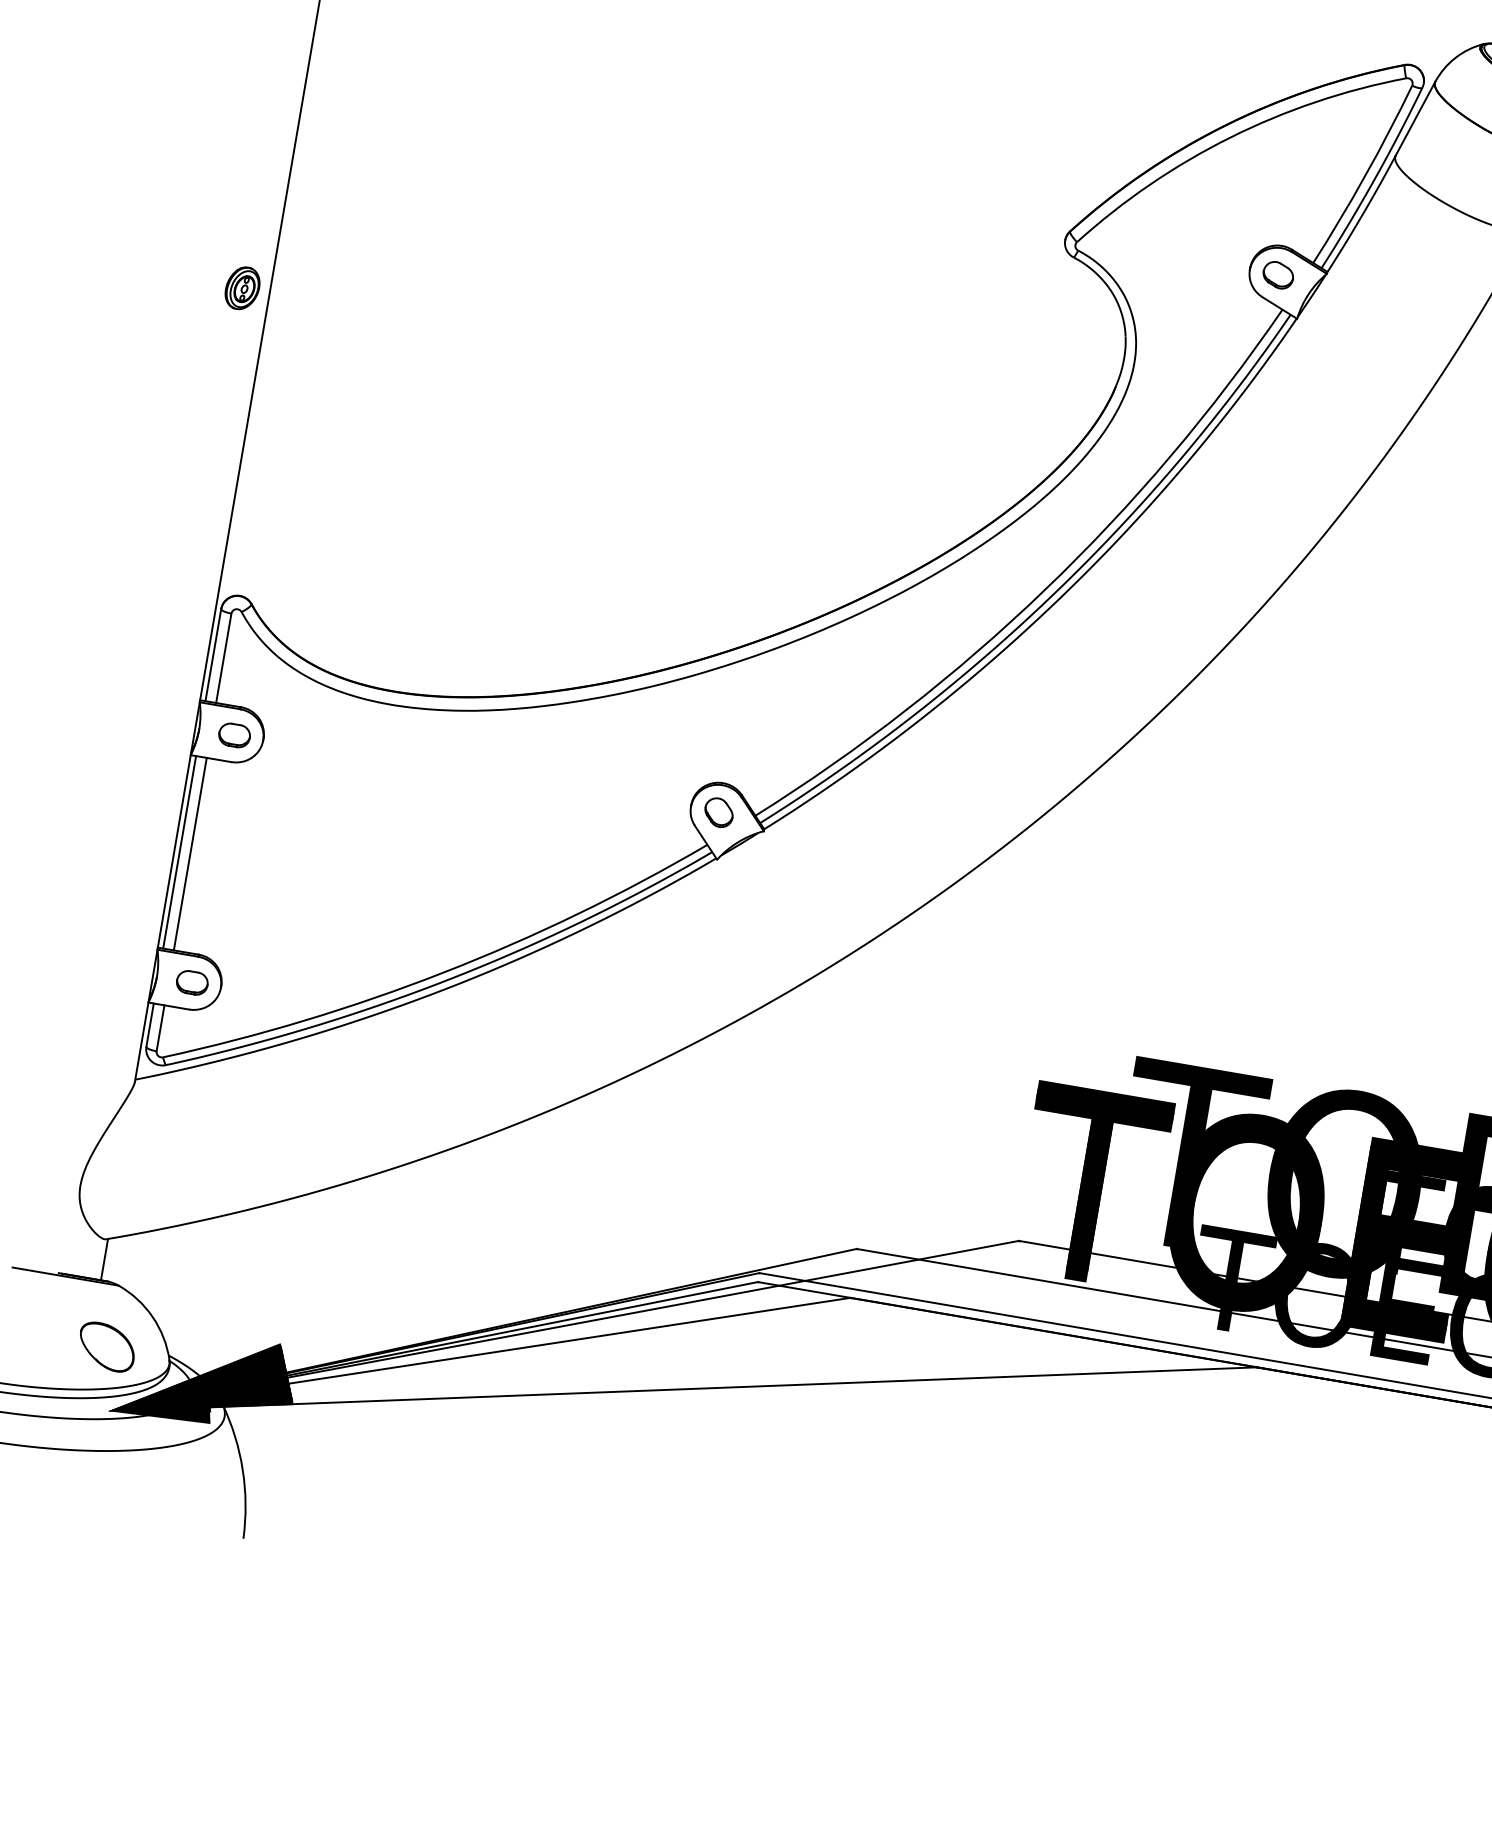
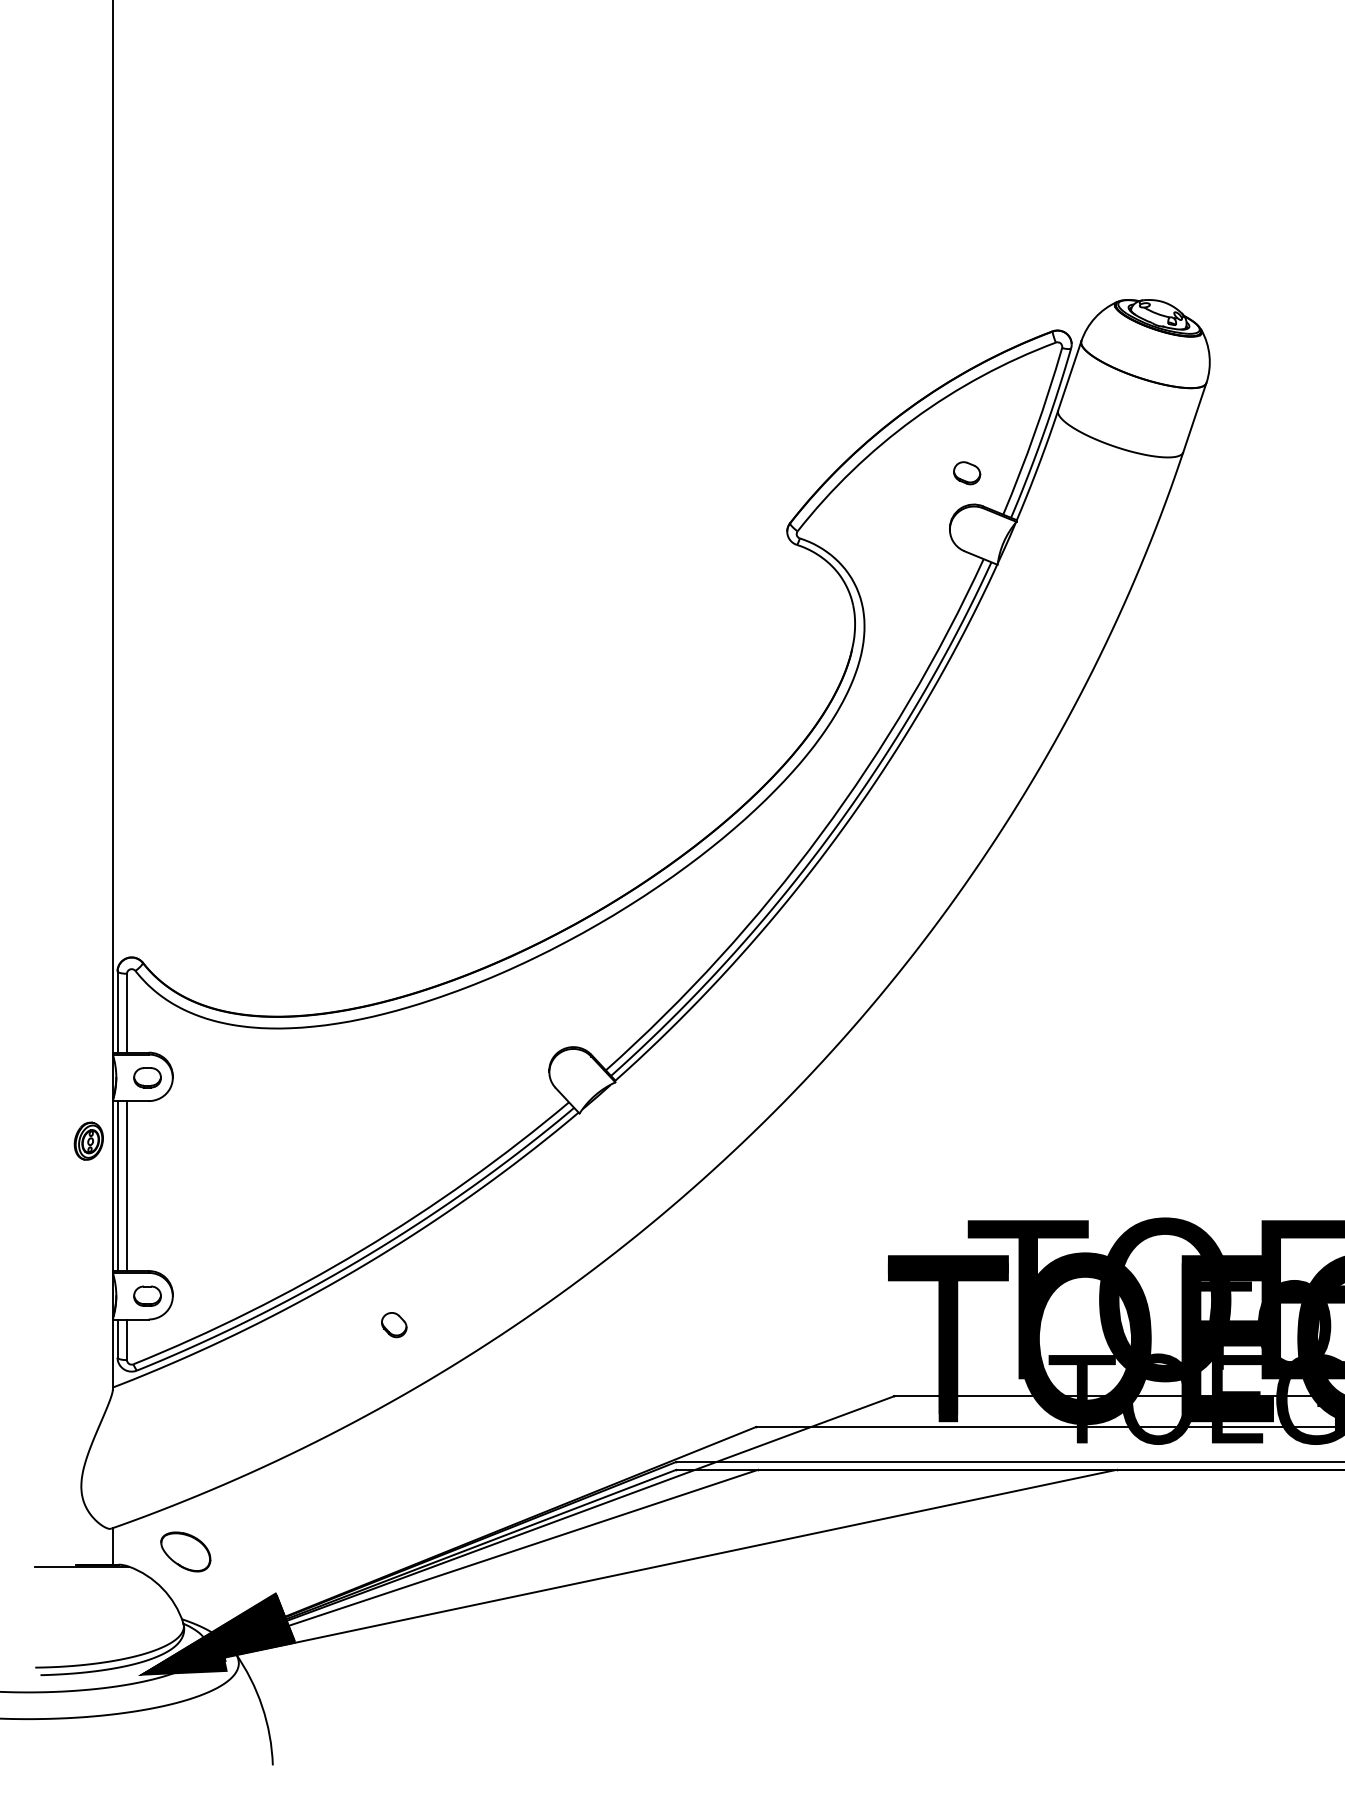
part: (1278, 275) -> (967, 473), moved
part: (242, 287) -> (88, 1140), moved
part: (719, 813) -> (394, 1325), moved
part: (106, 1346) -> (185, 1551), moved

